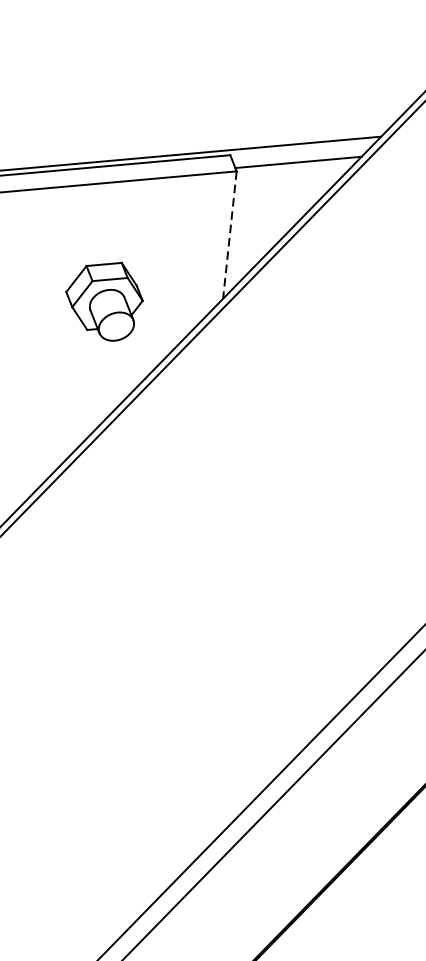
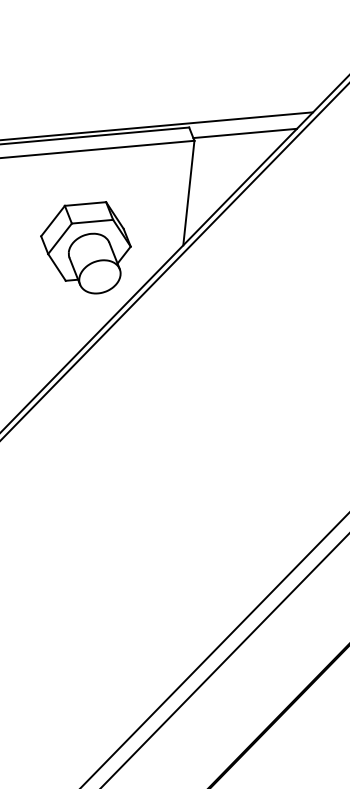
line: (229, 235) -> (188, 193), dashed -> solid
part: (103, 301) -> (85, 247), size x1.43

